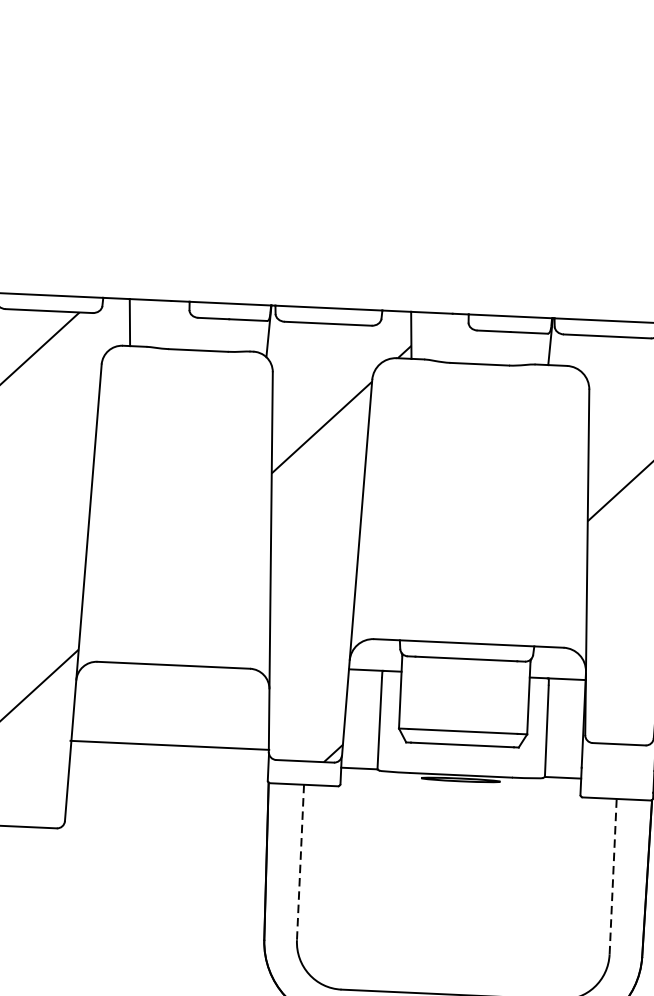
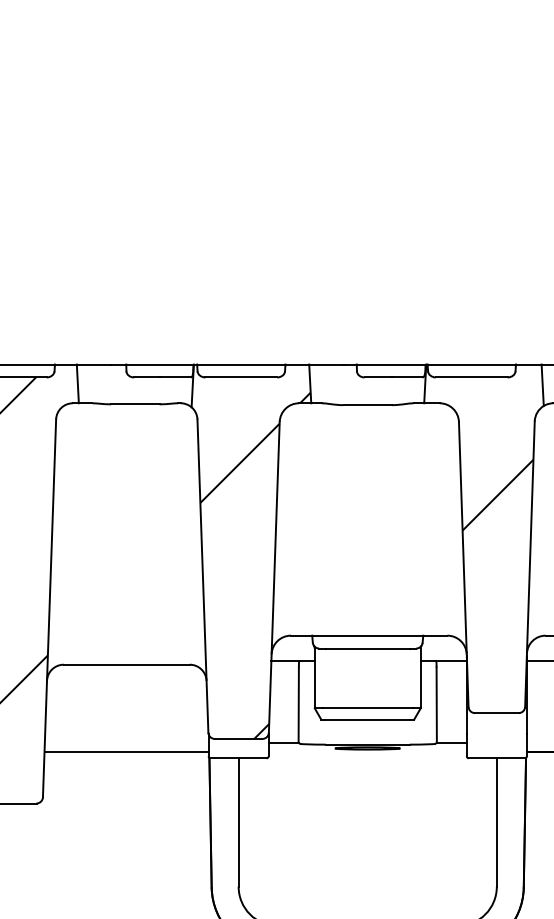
line: (169, 744) -> (126, 751), moved
line: (300, 862) -> (238, 822), dashed -> solid
line: (612, 875) -> (496, 821), dashed -> solid

